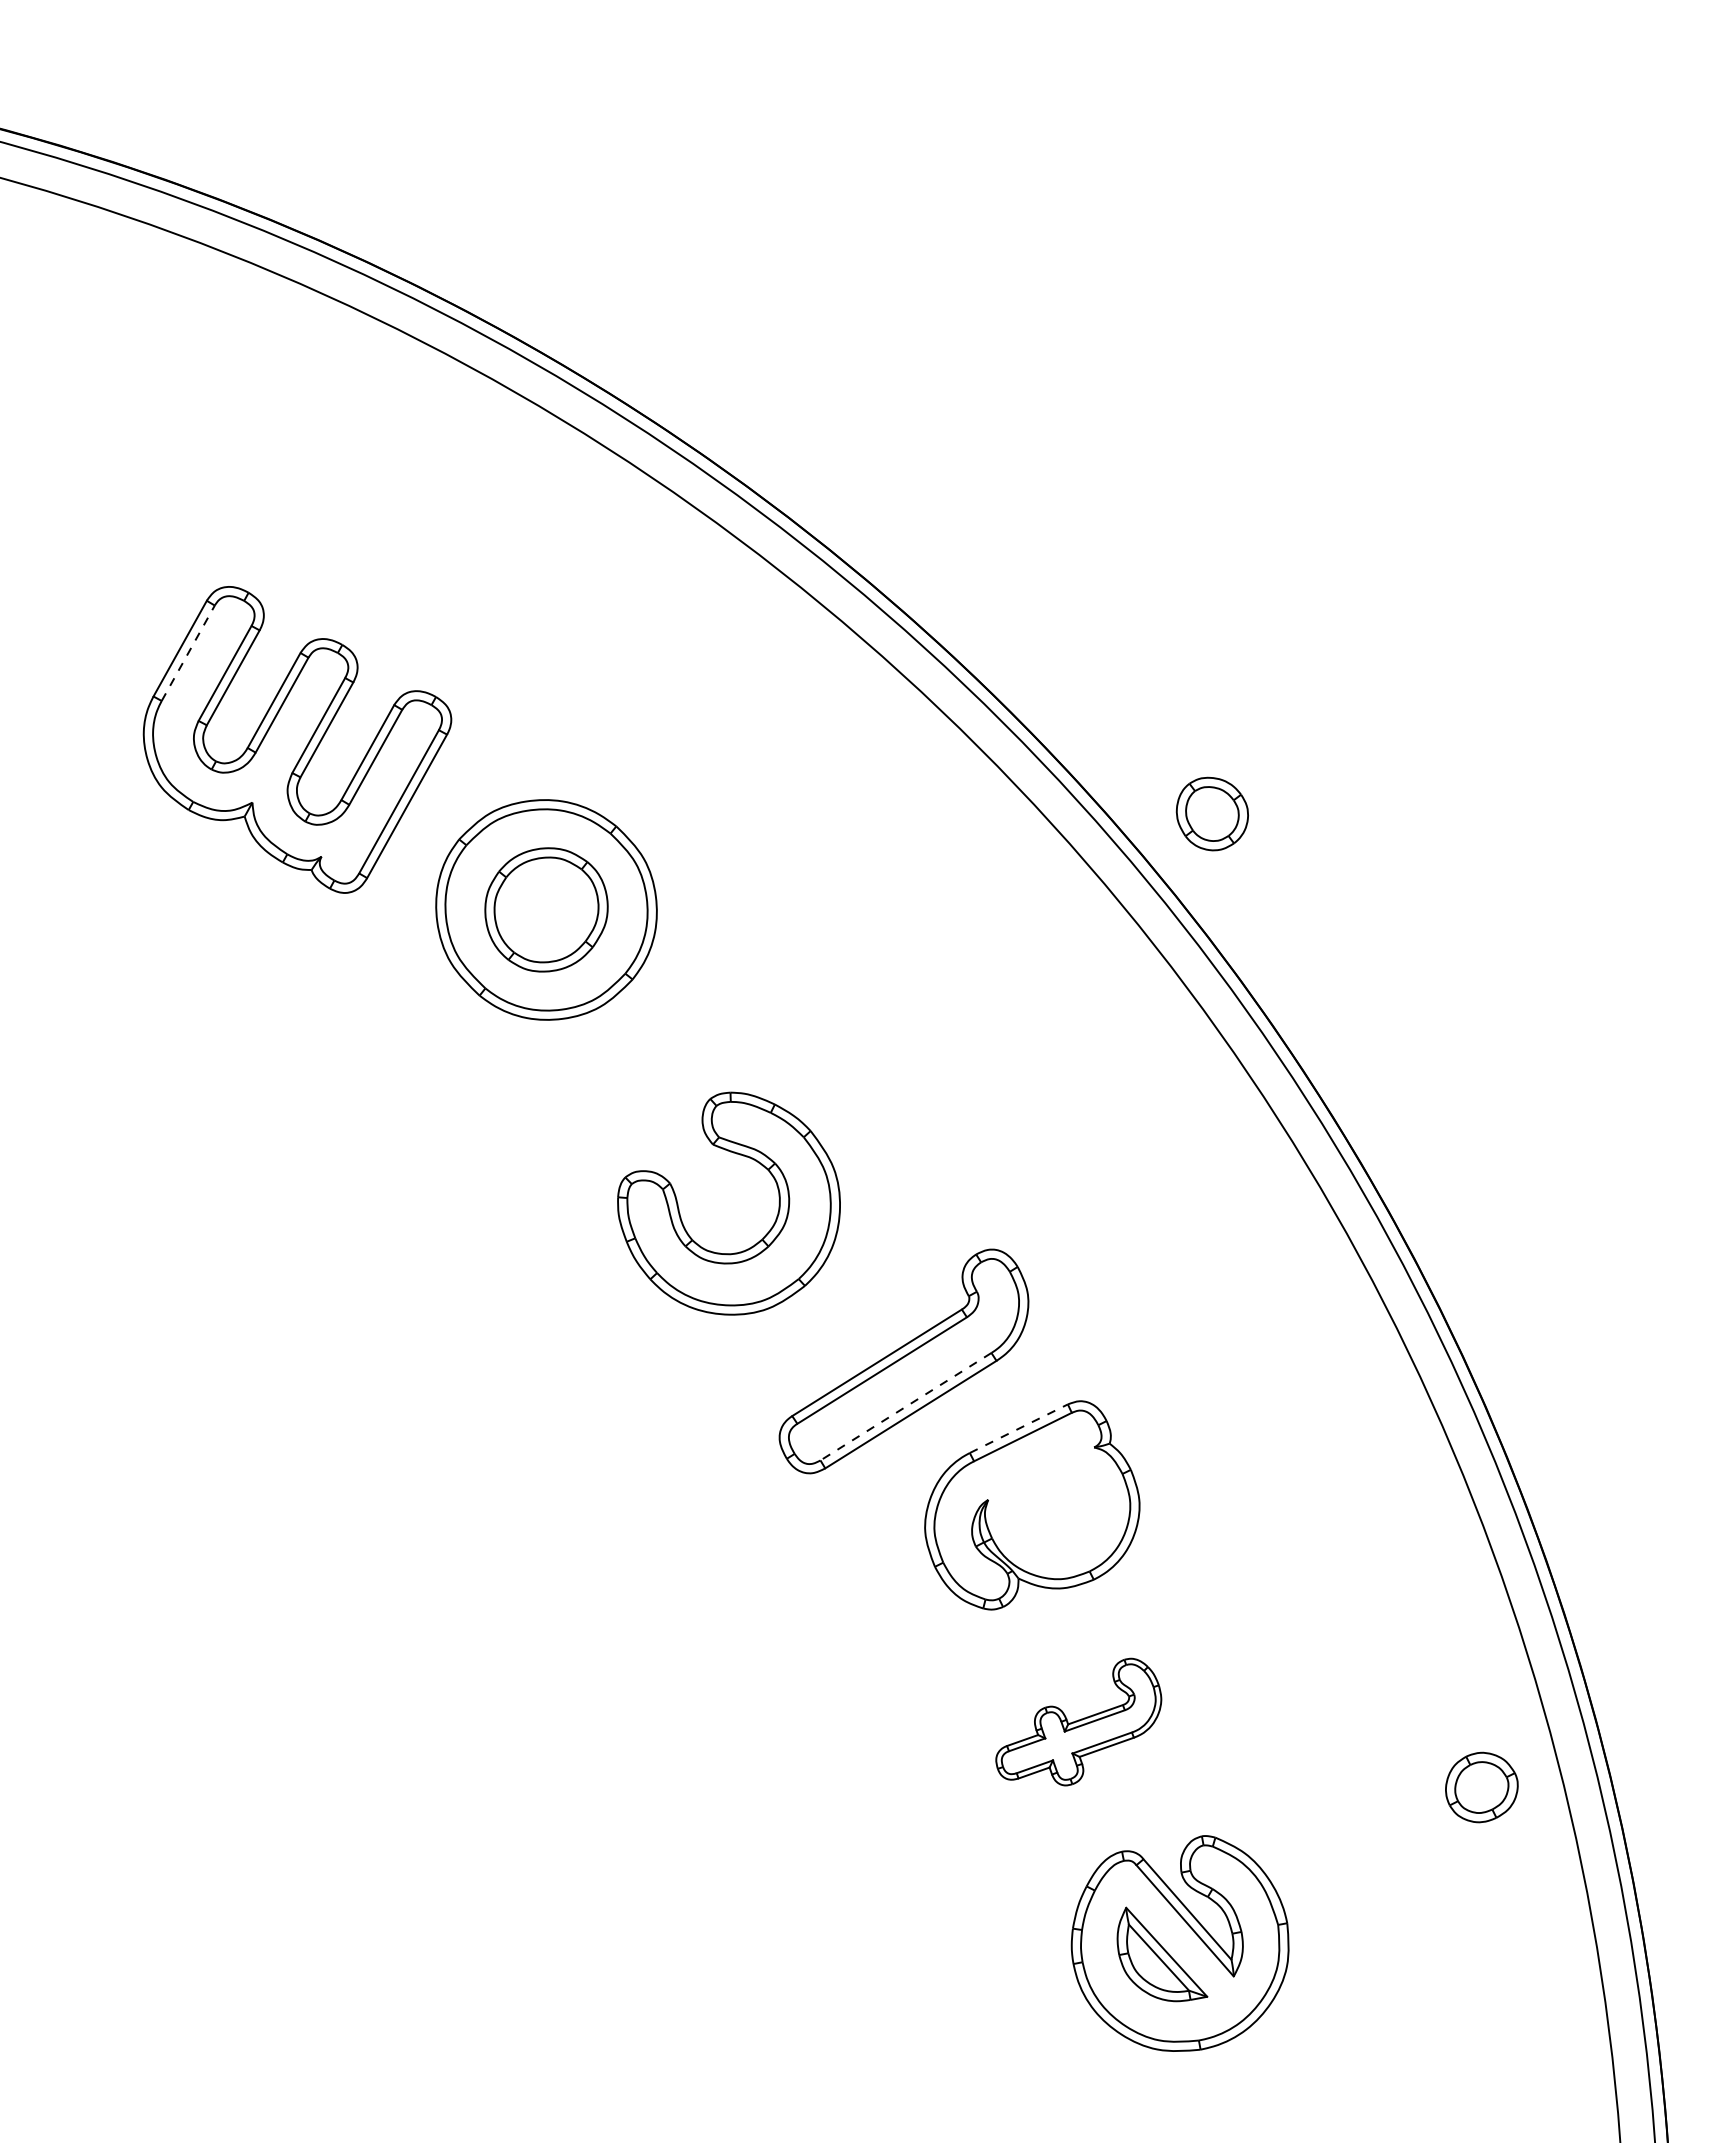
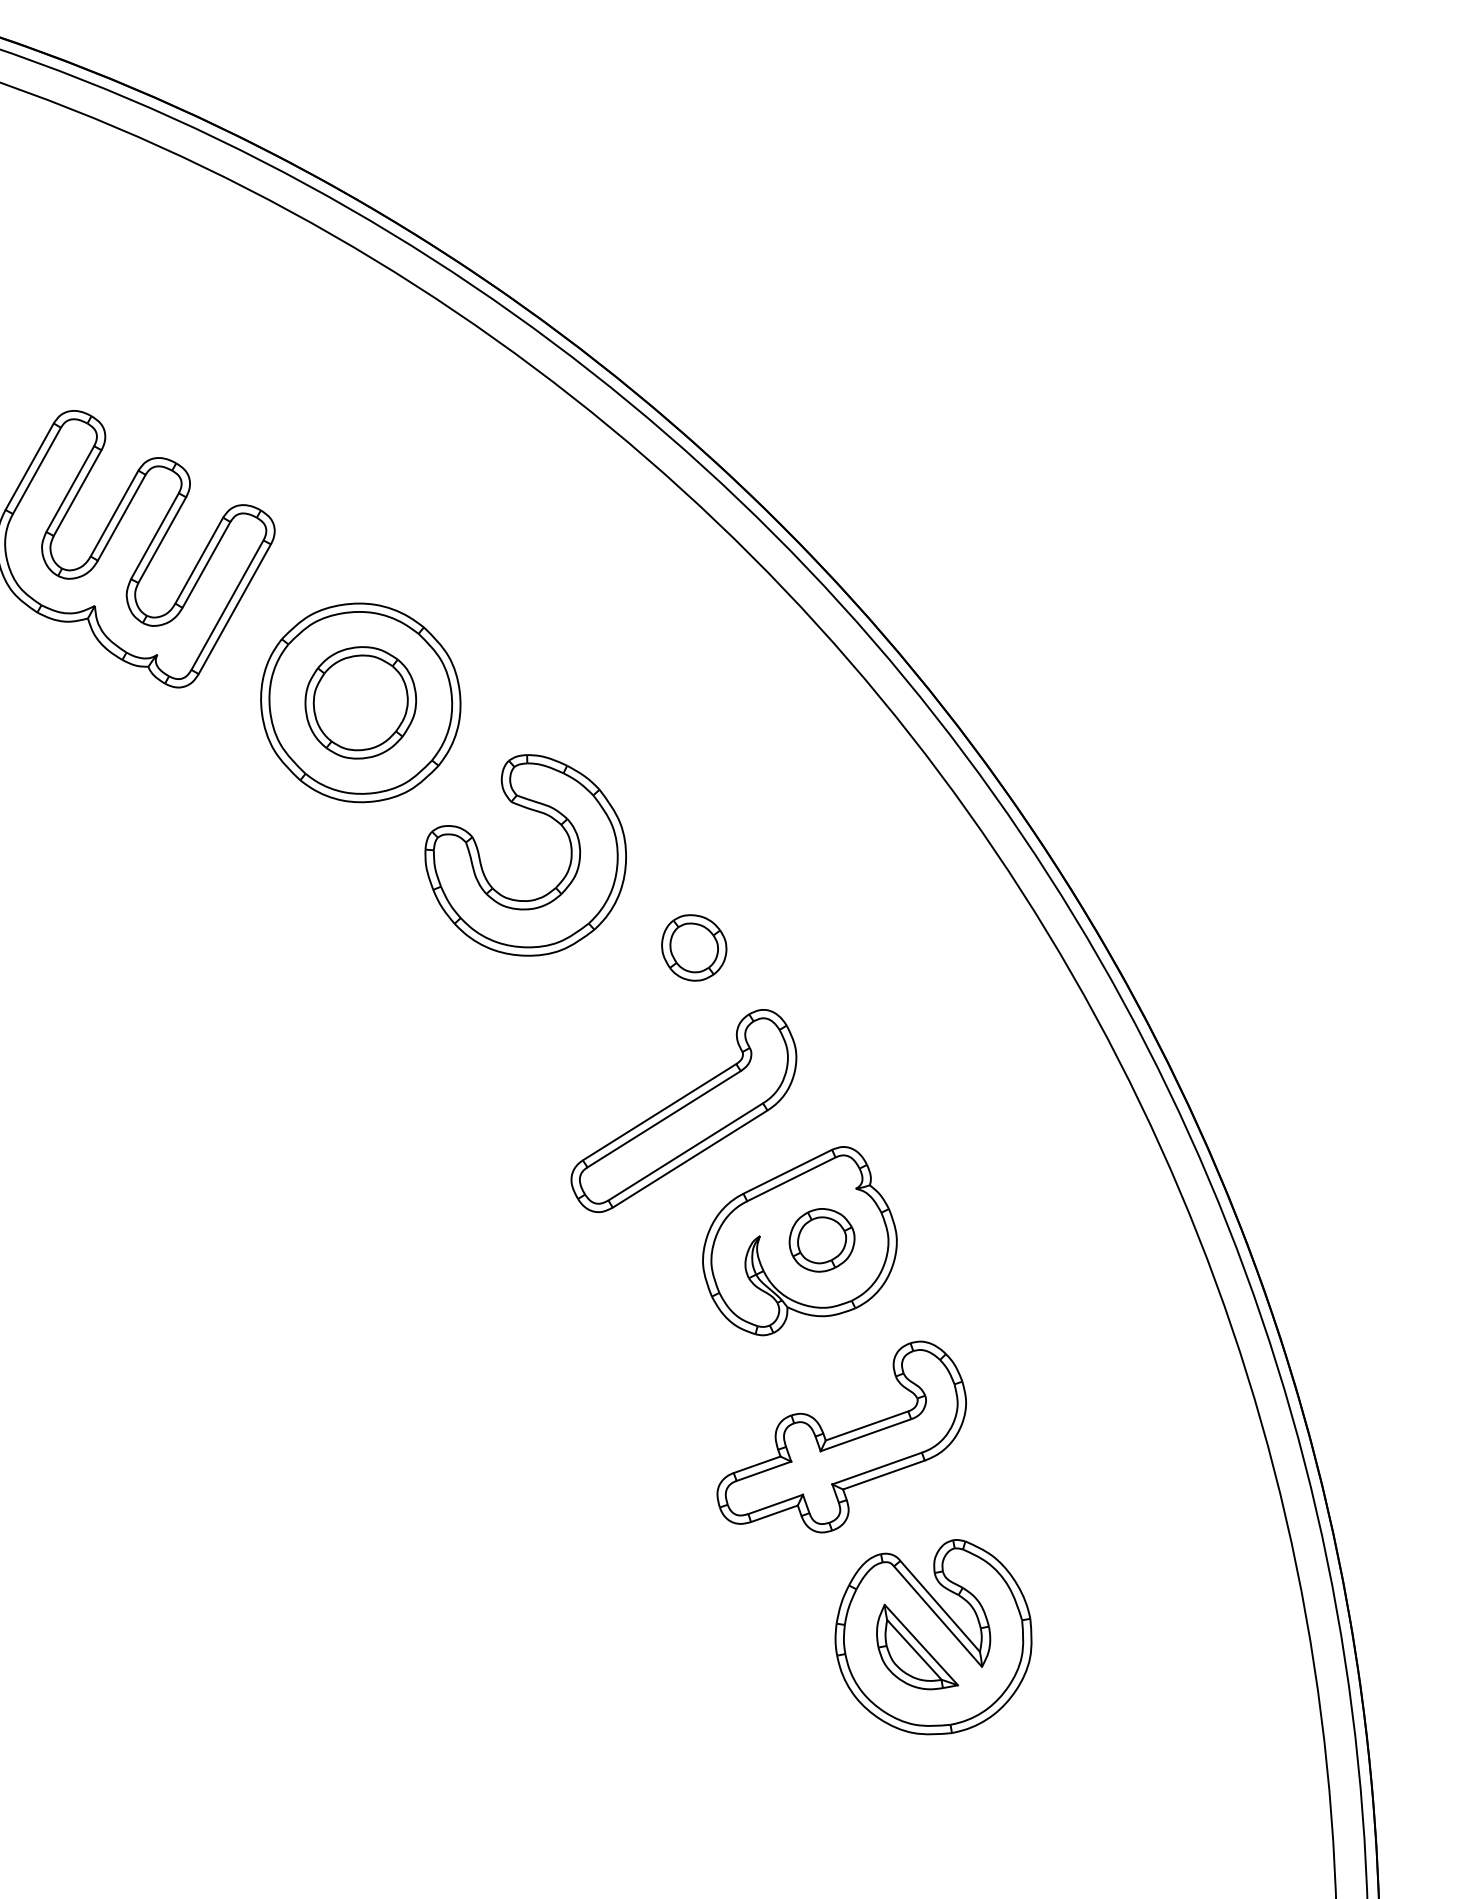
line: (188, 653) -> (37, 471), dashed -> solid
part: (1211, 813) -> (693, 947), moved
part: (763, 1236) -> (556, 885), moved
line: (905, 1406) -> (685, 1151), dashed -> solid
line: (1018, 1428) -> (787, 1171), dashed -> solid
part: (1078, 1721) -> (841, 1436), size x1.67
part: (1481, 1787) -> (821, 1240), moved

